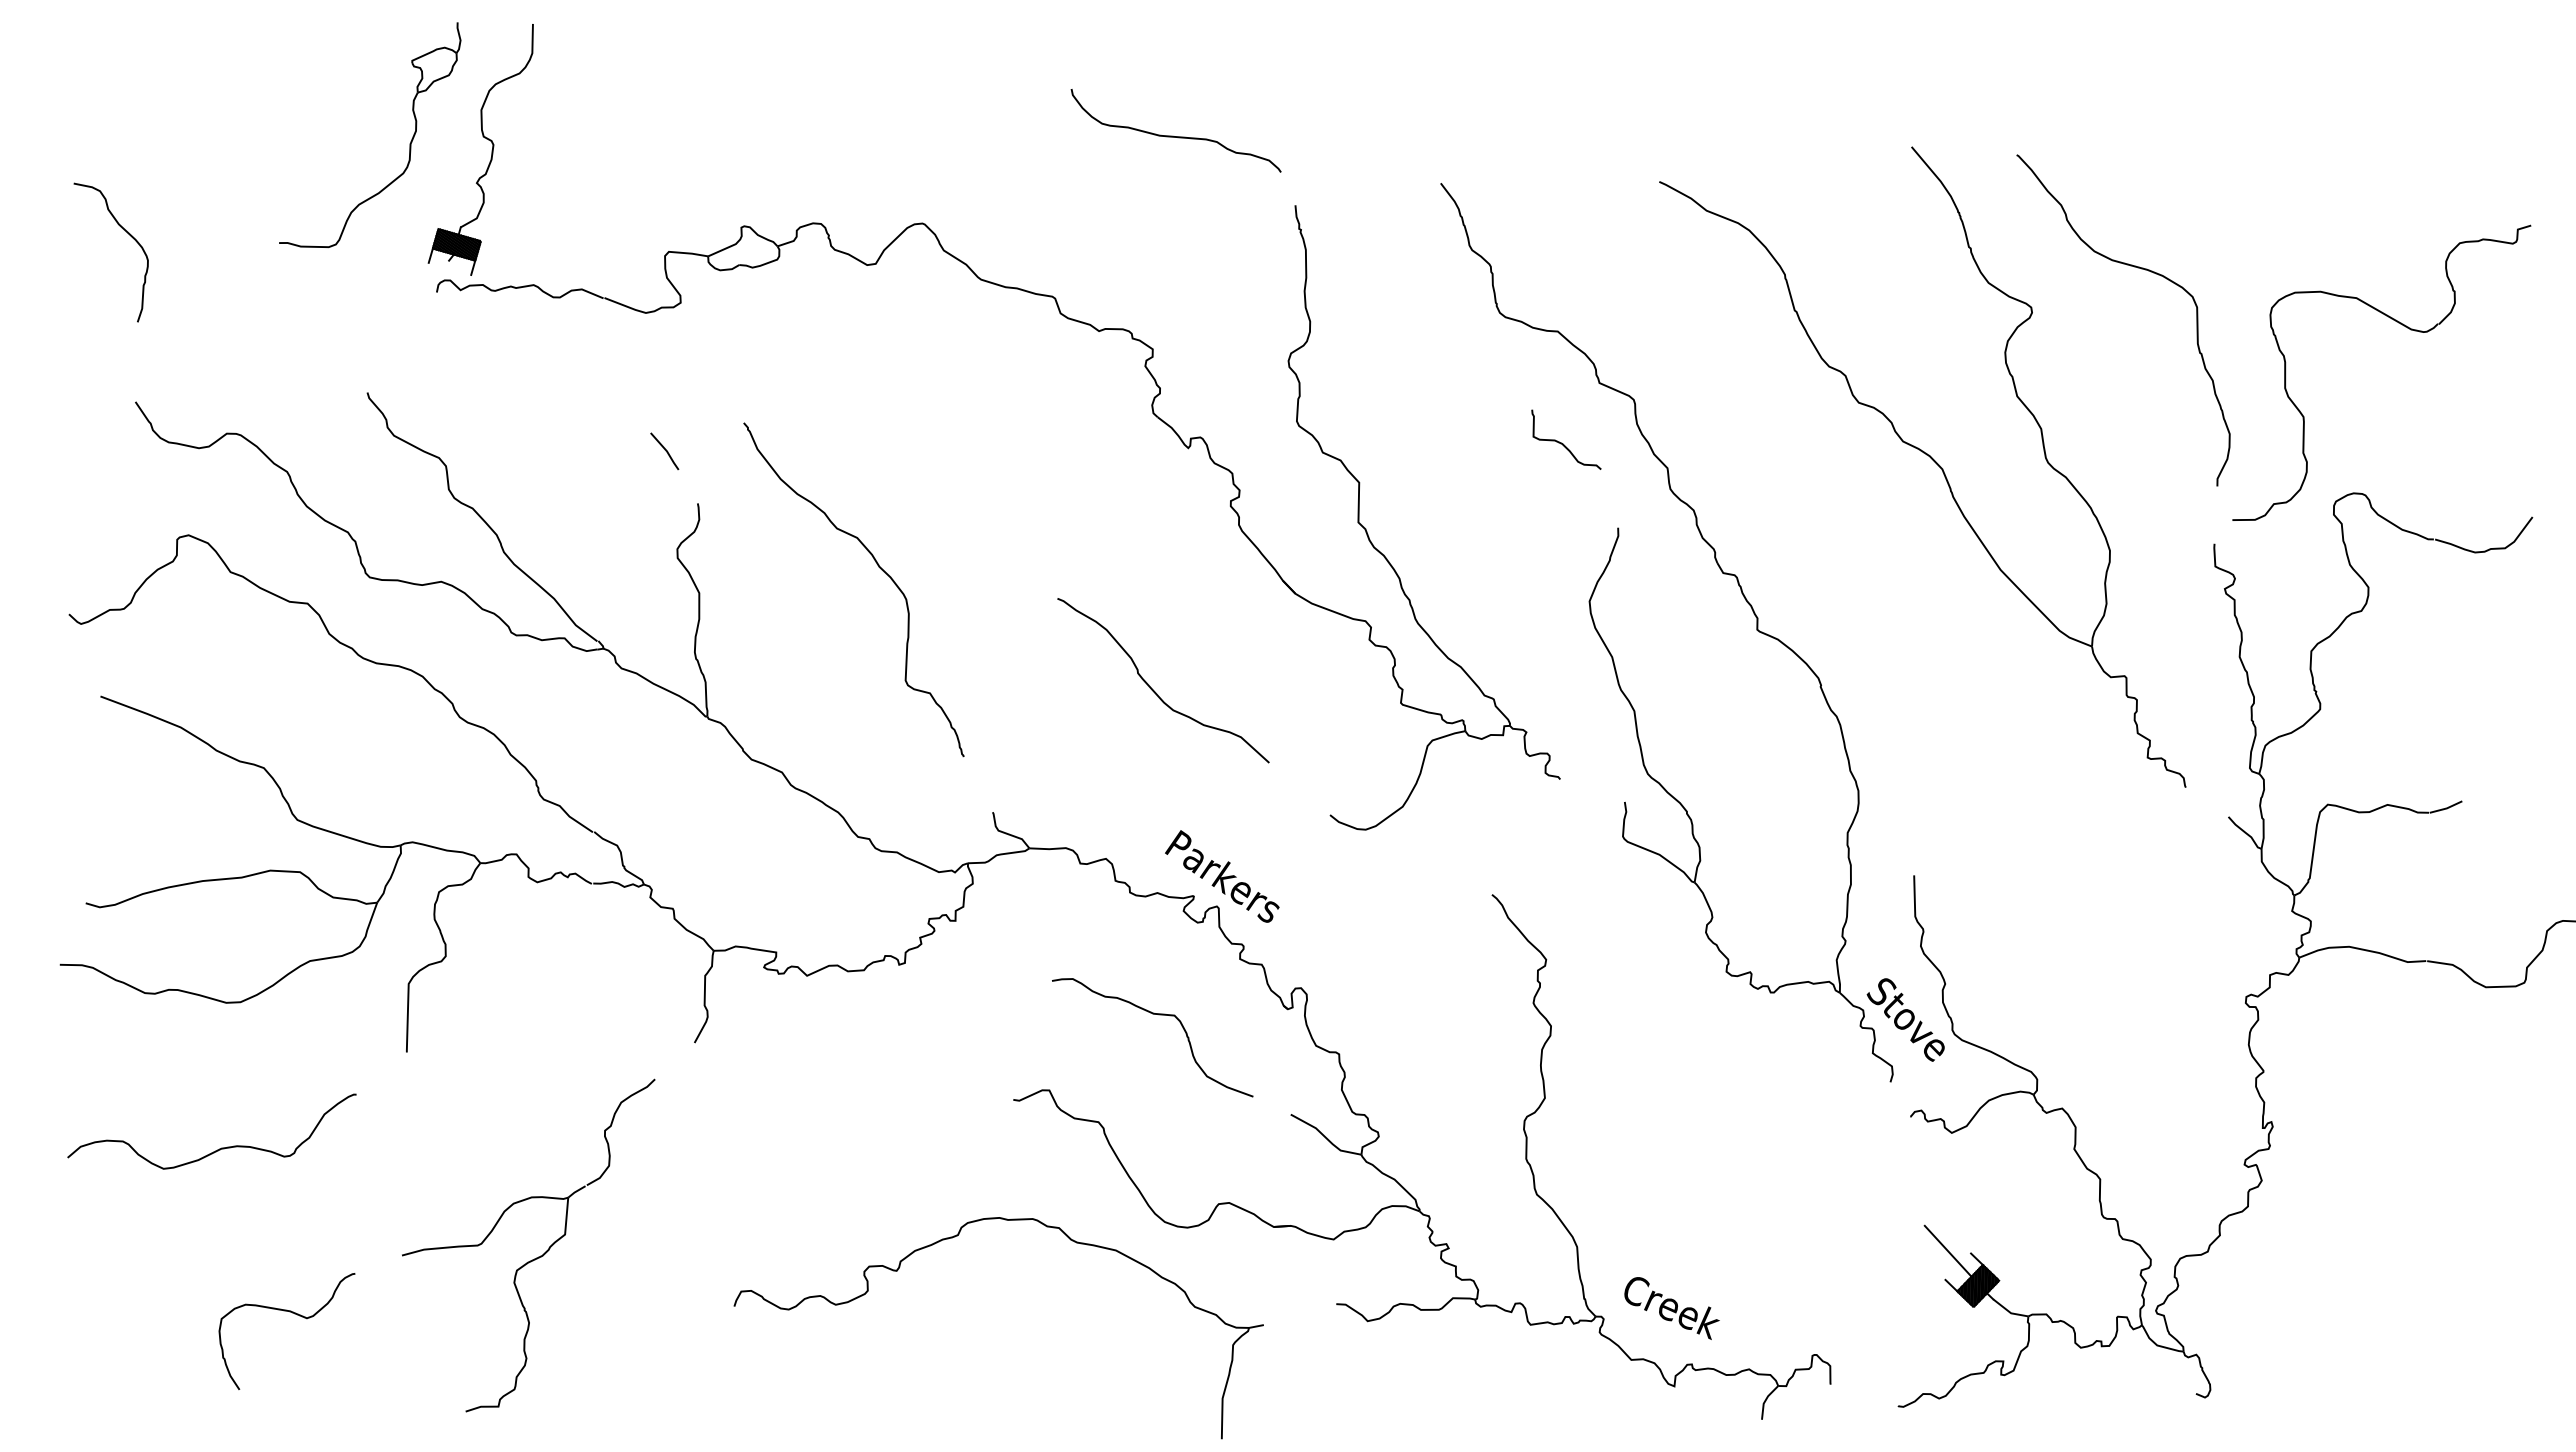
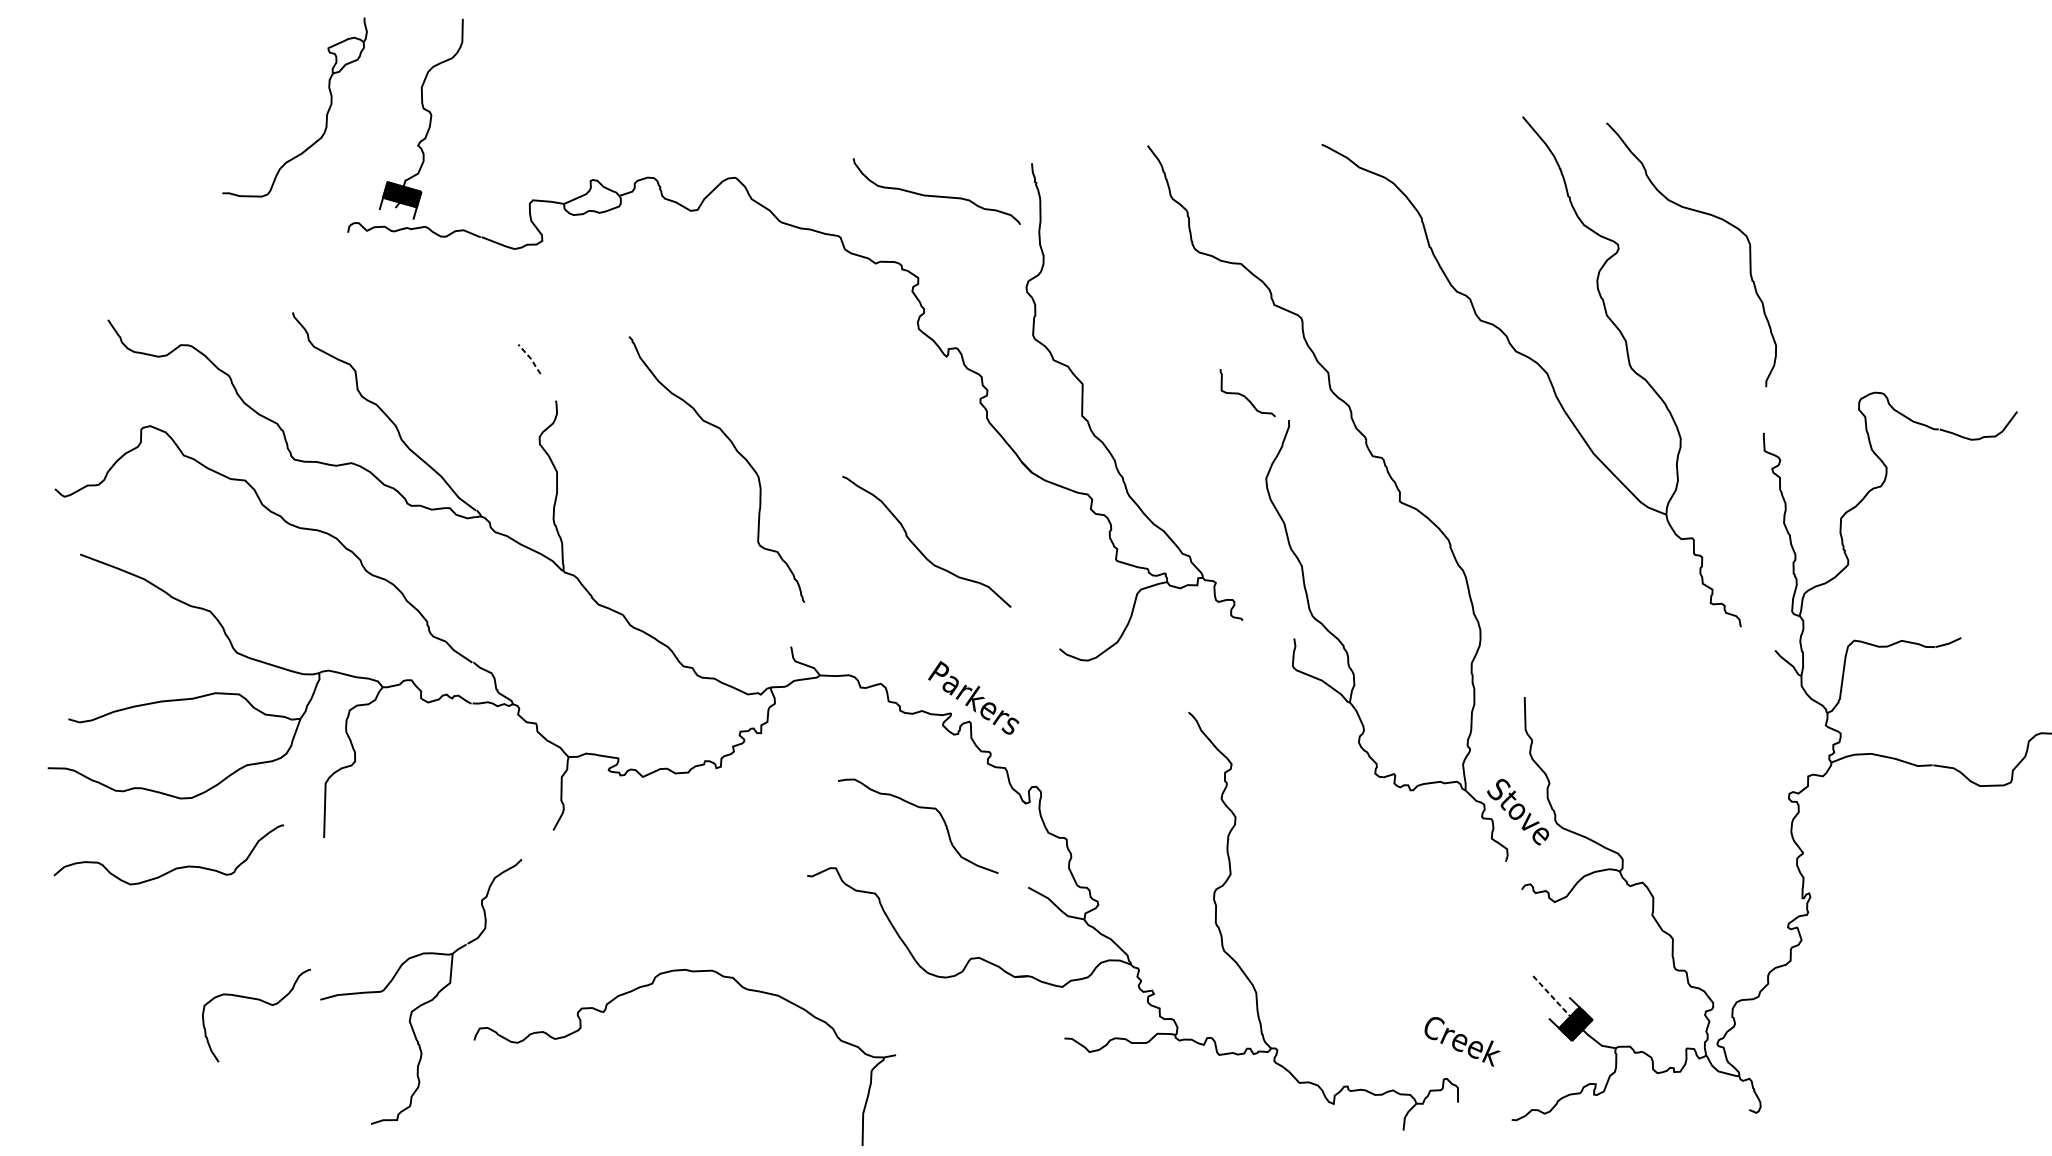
curve: (1173, 135) -> (934, 195), moved
part: (491, 150) -> (429, 119), moved
curve: (128, 234) -> (102, 186), removed
part: (2403, 326) -> (1914, 259), removed
curve: (1563, 443) -> (1245, 395), moved
line: (666, 451) -> (530, 359), solid -> dashed
curve: (878, 567) -> (736, 451), moved
curve: (219, 1148) -> (174, 868), moved
part: (955, 1237) -> (650, 985), moved
line: (1948, 1251) -> (1552, 996), solid -> dashed
text: (1671, 1308) -> (1462, 1041), moved
curve: (294, 1314) -> (262, 1002), moved

